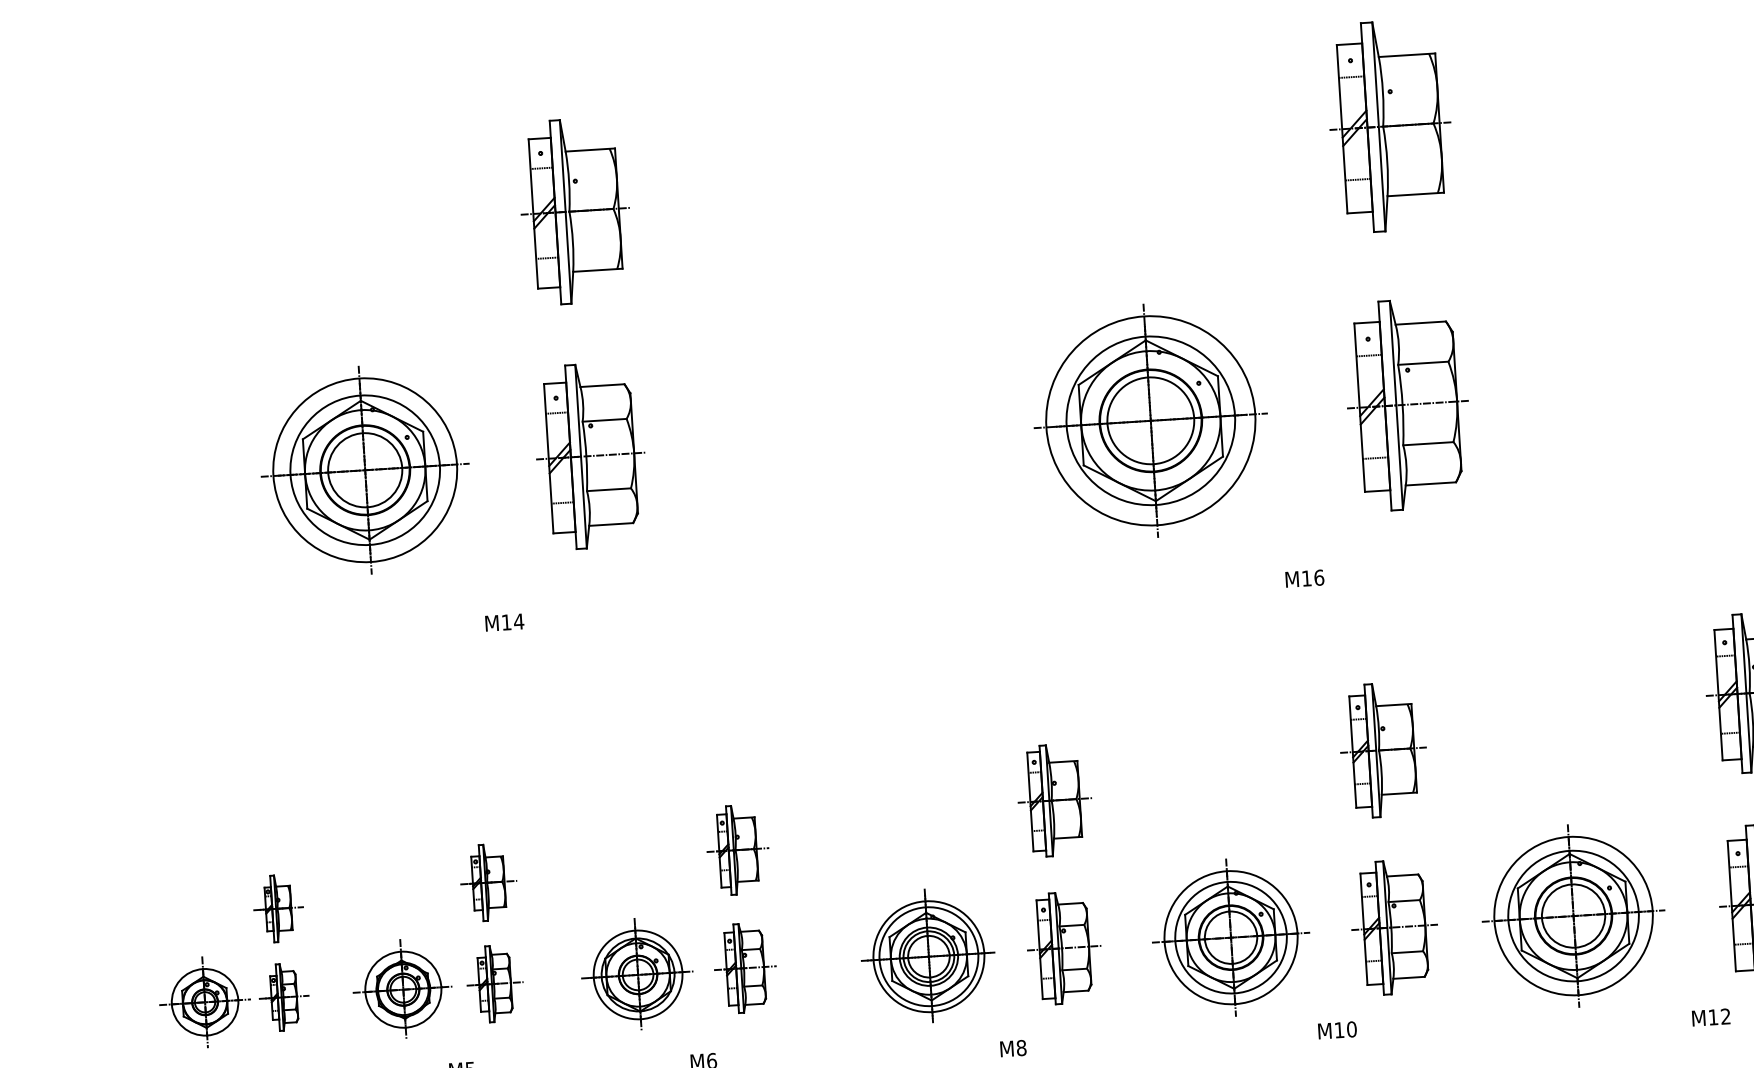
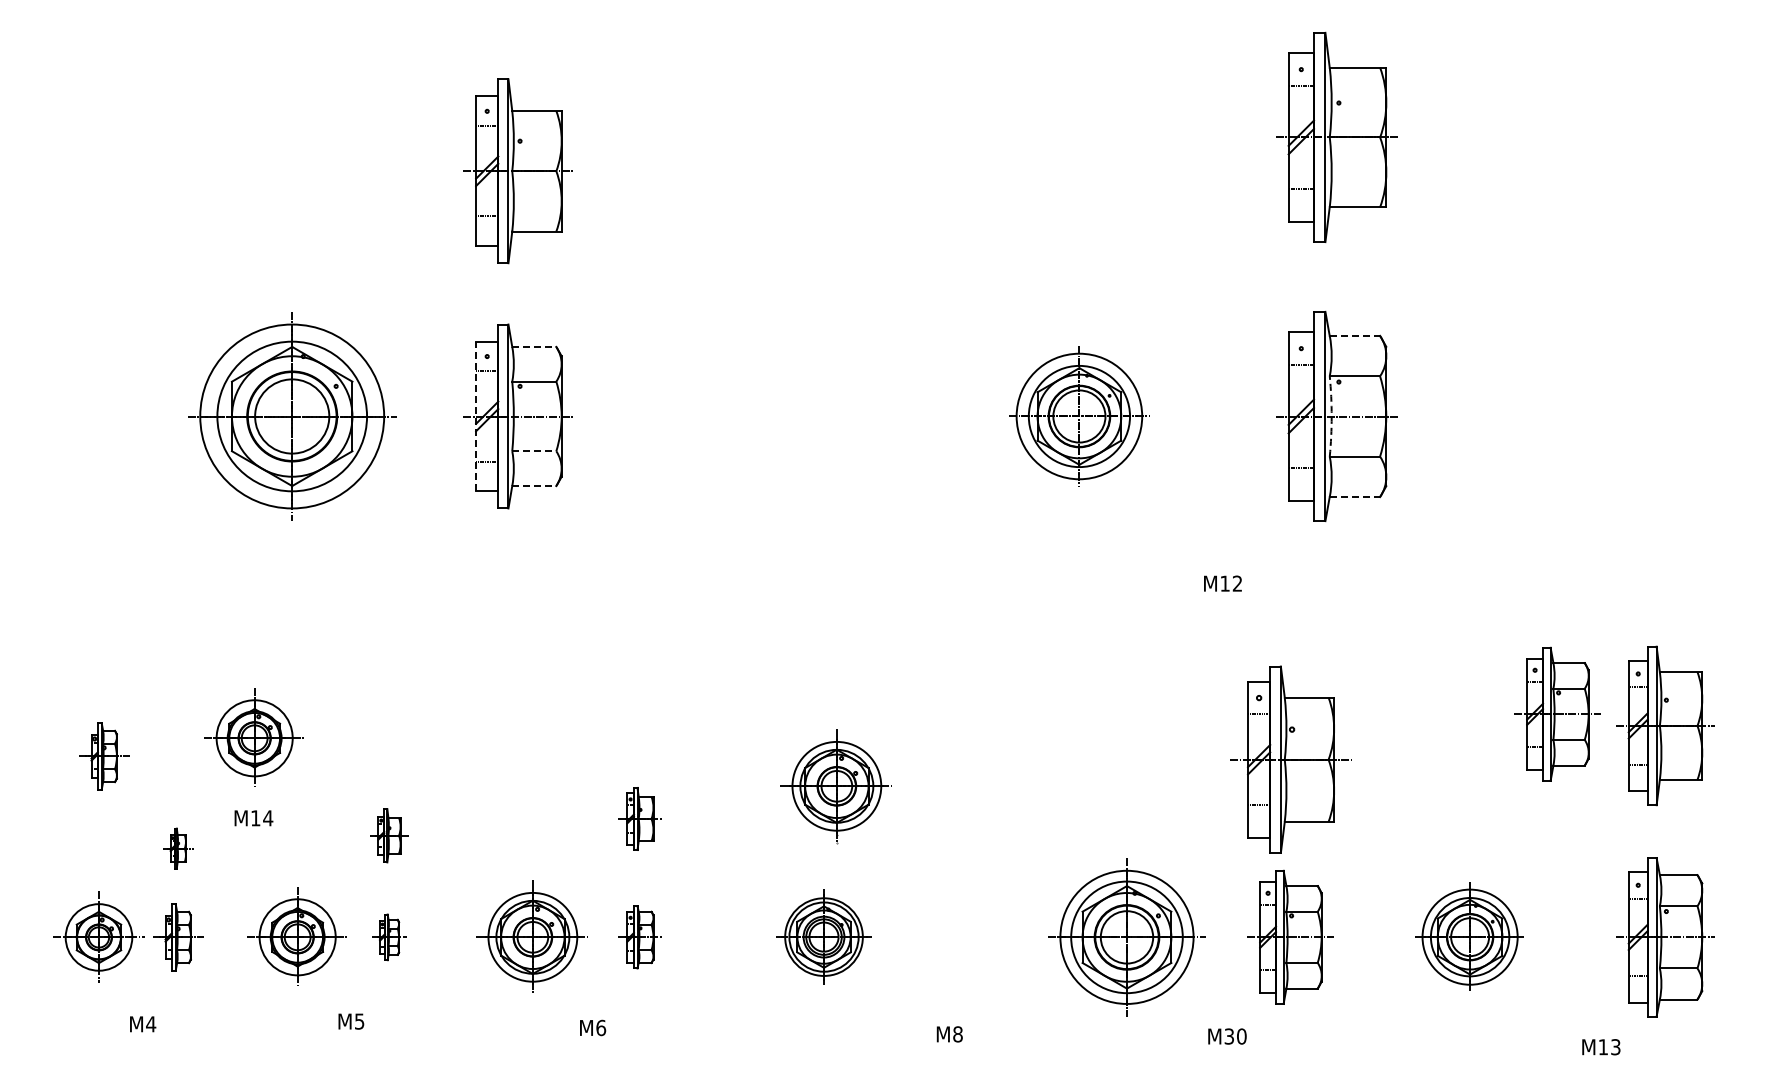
line: (1421, 322) -> (1355, 335), solid -> dashed
line: (602, 385) -> (534, 346), solid -> dashed
arc: (1402, 405) -> (1331, 416), solid -> dashed
part: (1150, 420) -> (1079, 416), size x0.6
line: (549, 458) -> (476, 416), solid -> dashed
line: (1431, 484) -> (1355, 497), solid -> dashed
line: (609, 489) -> (534, 451), solid -> dashed
line: (611, 524) -> (534, 486), solid -> dashed
text: (1319, 577) -> (1237, 583), M16 -> M12
text: (504, 622) -> (253, 818), moved
part: (1646, 687) -> (1557, 713), added
part: (1383, 749) -> (1290, 759), size x1.4
part: (346, 793) -> (253, 737), added
part: (1054, 800) -> (959, 789), removed
part: (930, 804) -> (835, 785), added
part: (199, 821) -> (104, 756), added
part: (738, 849) -> (640, 818), size x0.7
part: (488, 882) -> (389, 835), size x0.7
part: (278, 908) -> (178, 848), size x0.6
part: (1572, 915) -> (1469, 936), size x0.6
part: (1063, 947) -> (959, 936), removed
part: (928, 955) -> (823, 936), size x0.7
part: (745, 968) -> (640, 937), size x0.7
part: (495, 984) -> (389, 937), size x0.6
text: (1725, 1016) -> (1615, 1047), M12 -> M13
text: (1338, 1030) -> (1228, 1036), M10 -> M30
text: (1013, 1048) -> (949, 1034), moved

